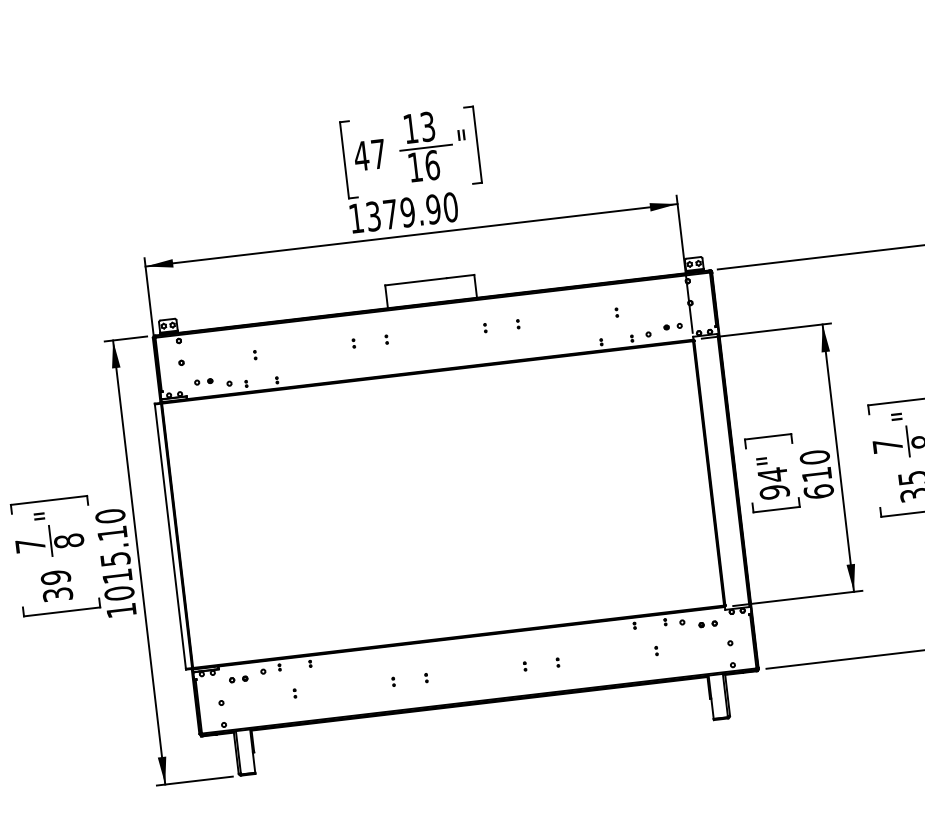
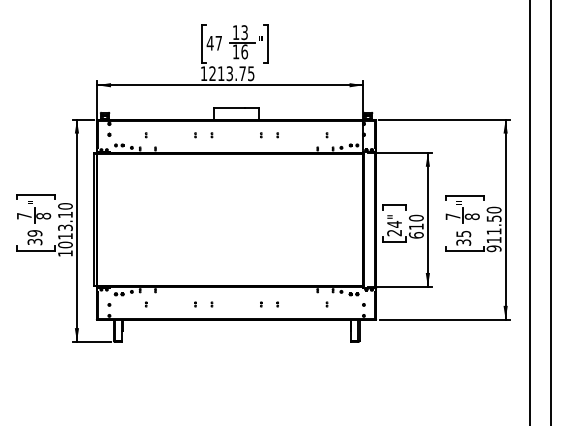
text: (411, 211) -> (231, 73), 1379.90 -> 1213.75
text: (774, 491) -> (394, 232), 94" -> 24"
text: (115, 558) -> (65, 227), 1015.10 -> 1013.10

